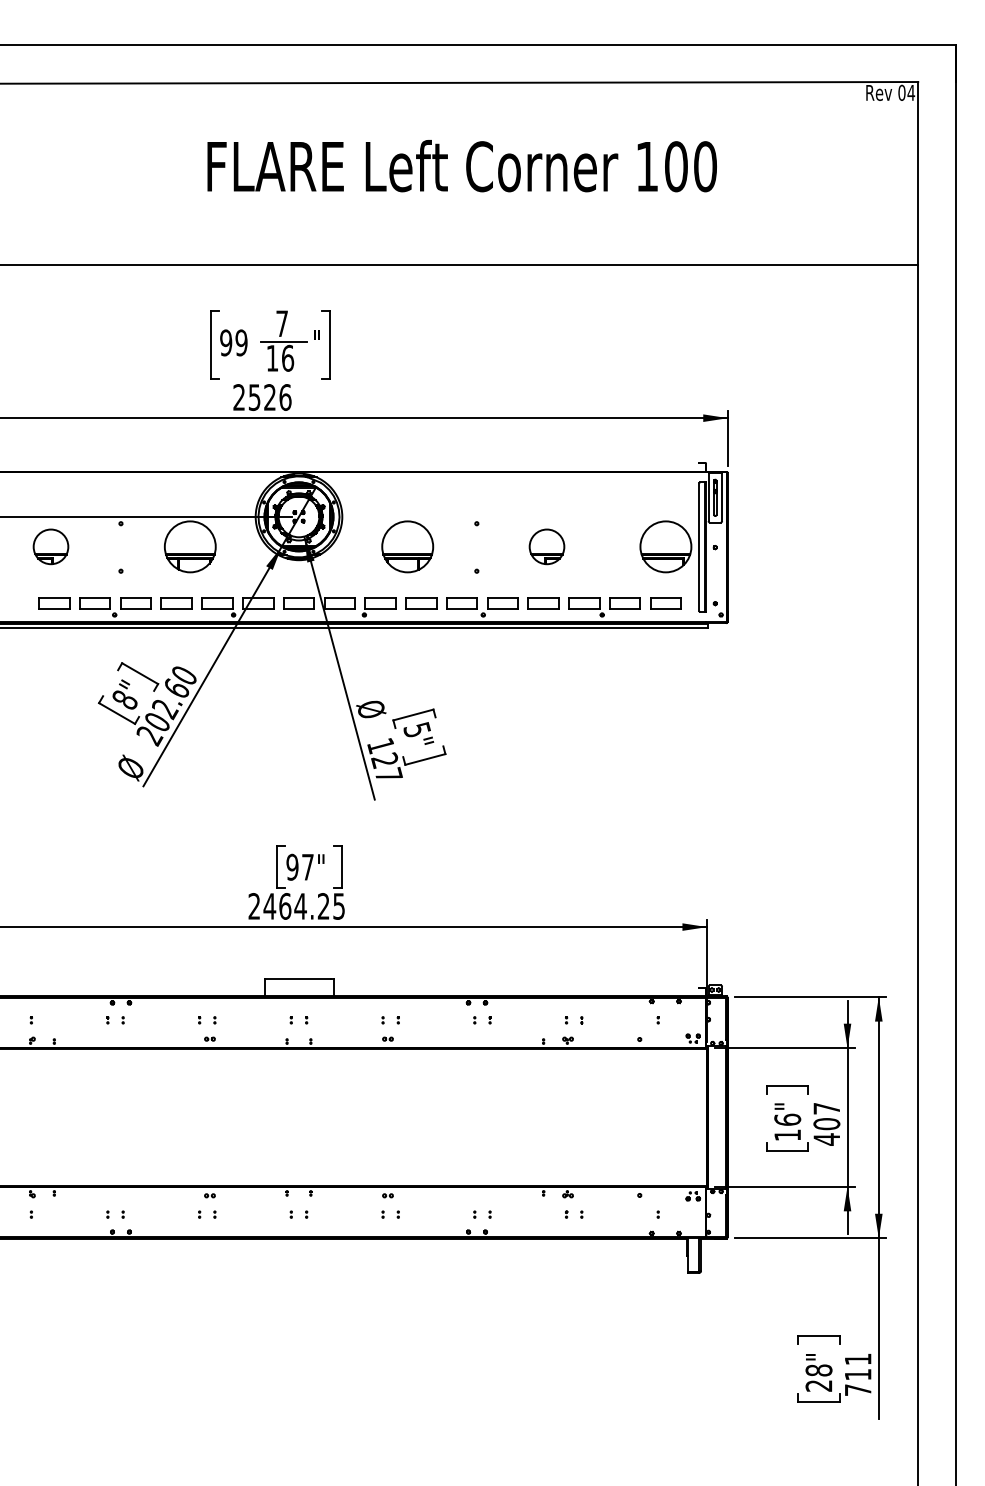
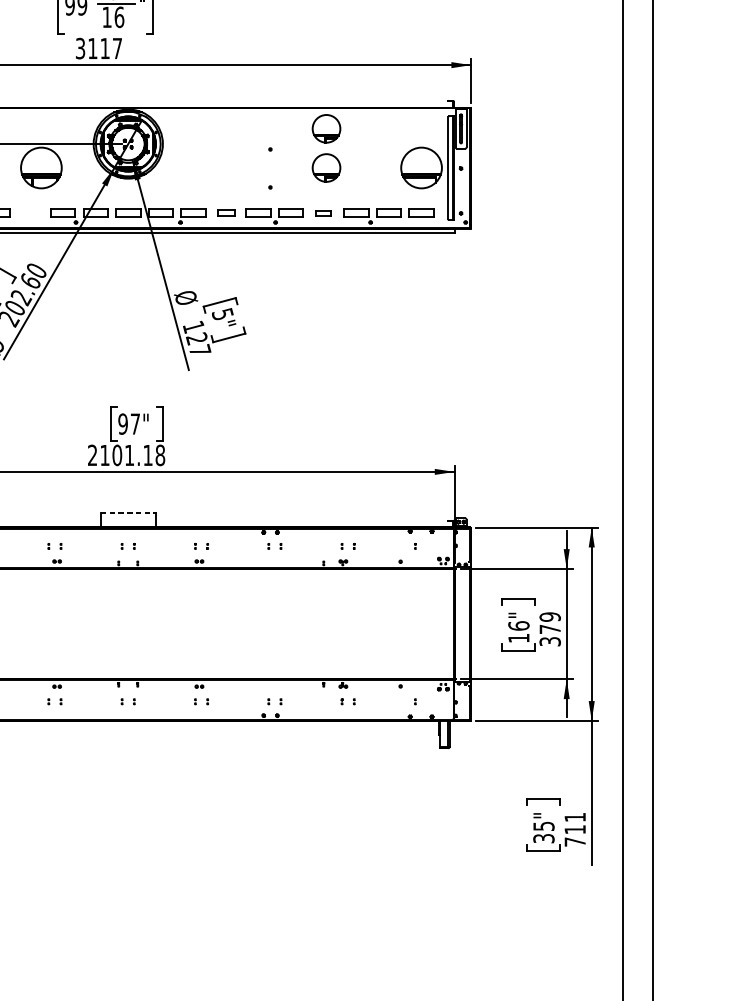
text: (262, 397) -> (99, 48), 2526 -> 3117
part: (546, 497) -> (326, 128), added
part: (407, 546) -> (215, 167), removed
part: (176, 603) -> (30, 213), removed
part: (421, 603) -> (226, 213), size x0.7
part: (543, 603) -> (323, 213), size x0.6
text: (304, 906) -> (132, 455), 2464.25 -> 2101.18
line: (298, 978) -> (127, 513), solid -> dashed
text: (826, 1123) -> (549, 628), 407 -> 379
text: (818, 1377) -> (543, 831), 28" -> 35"

